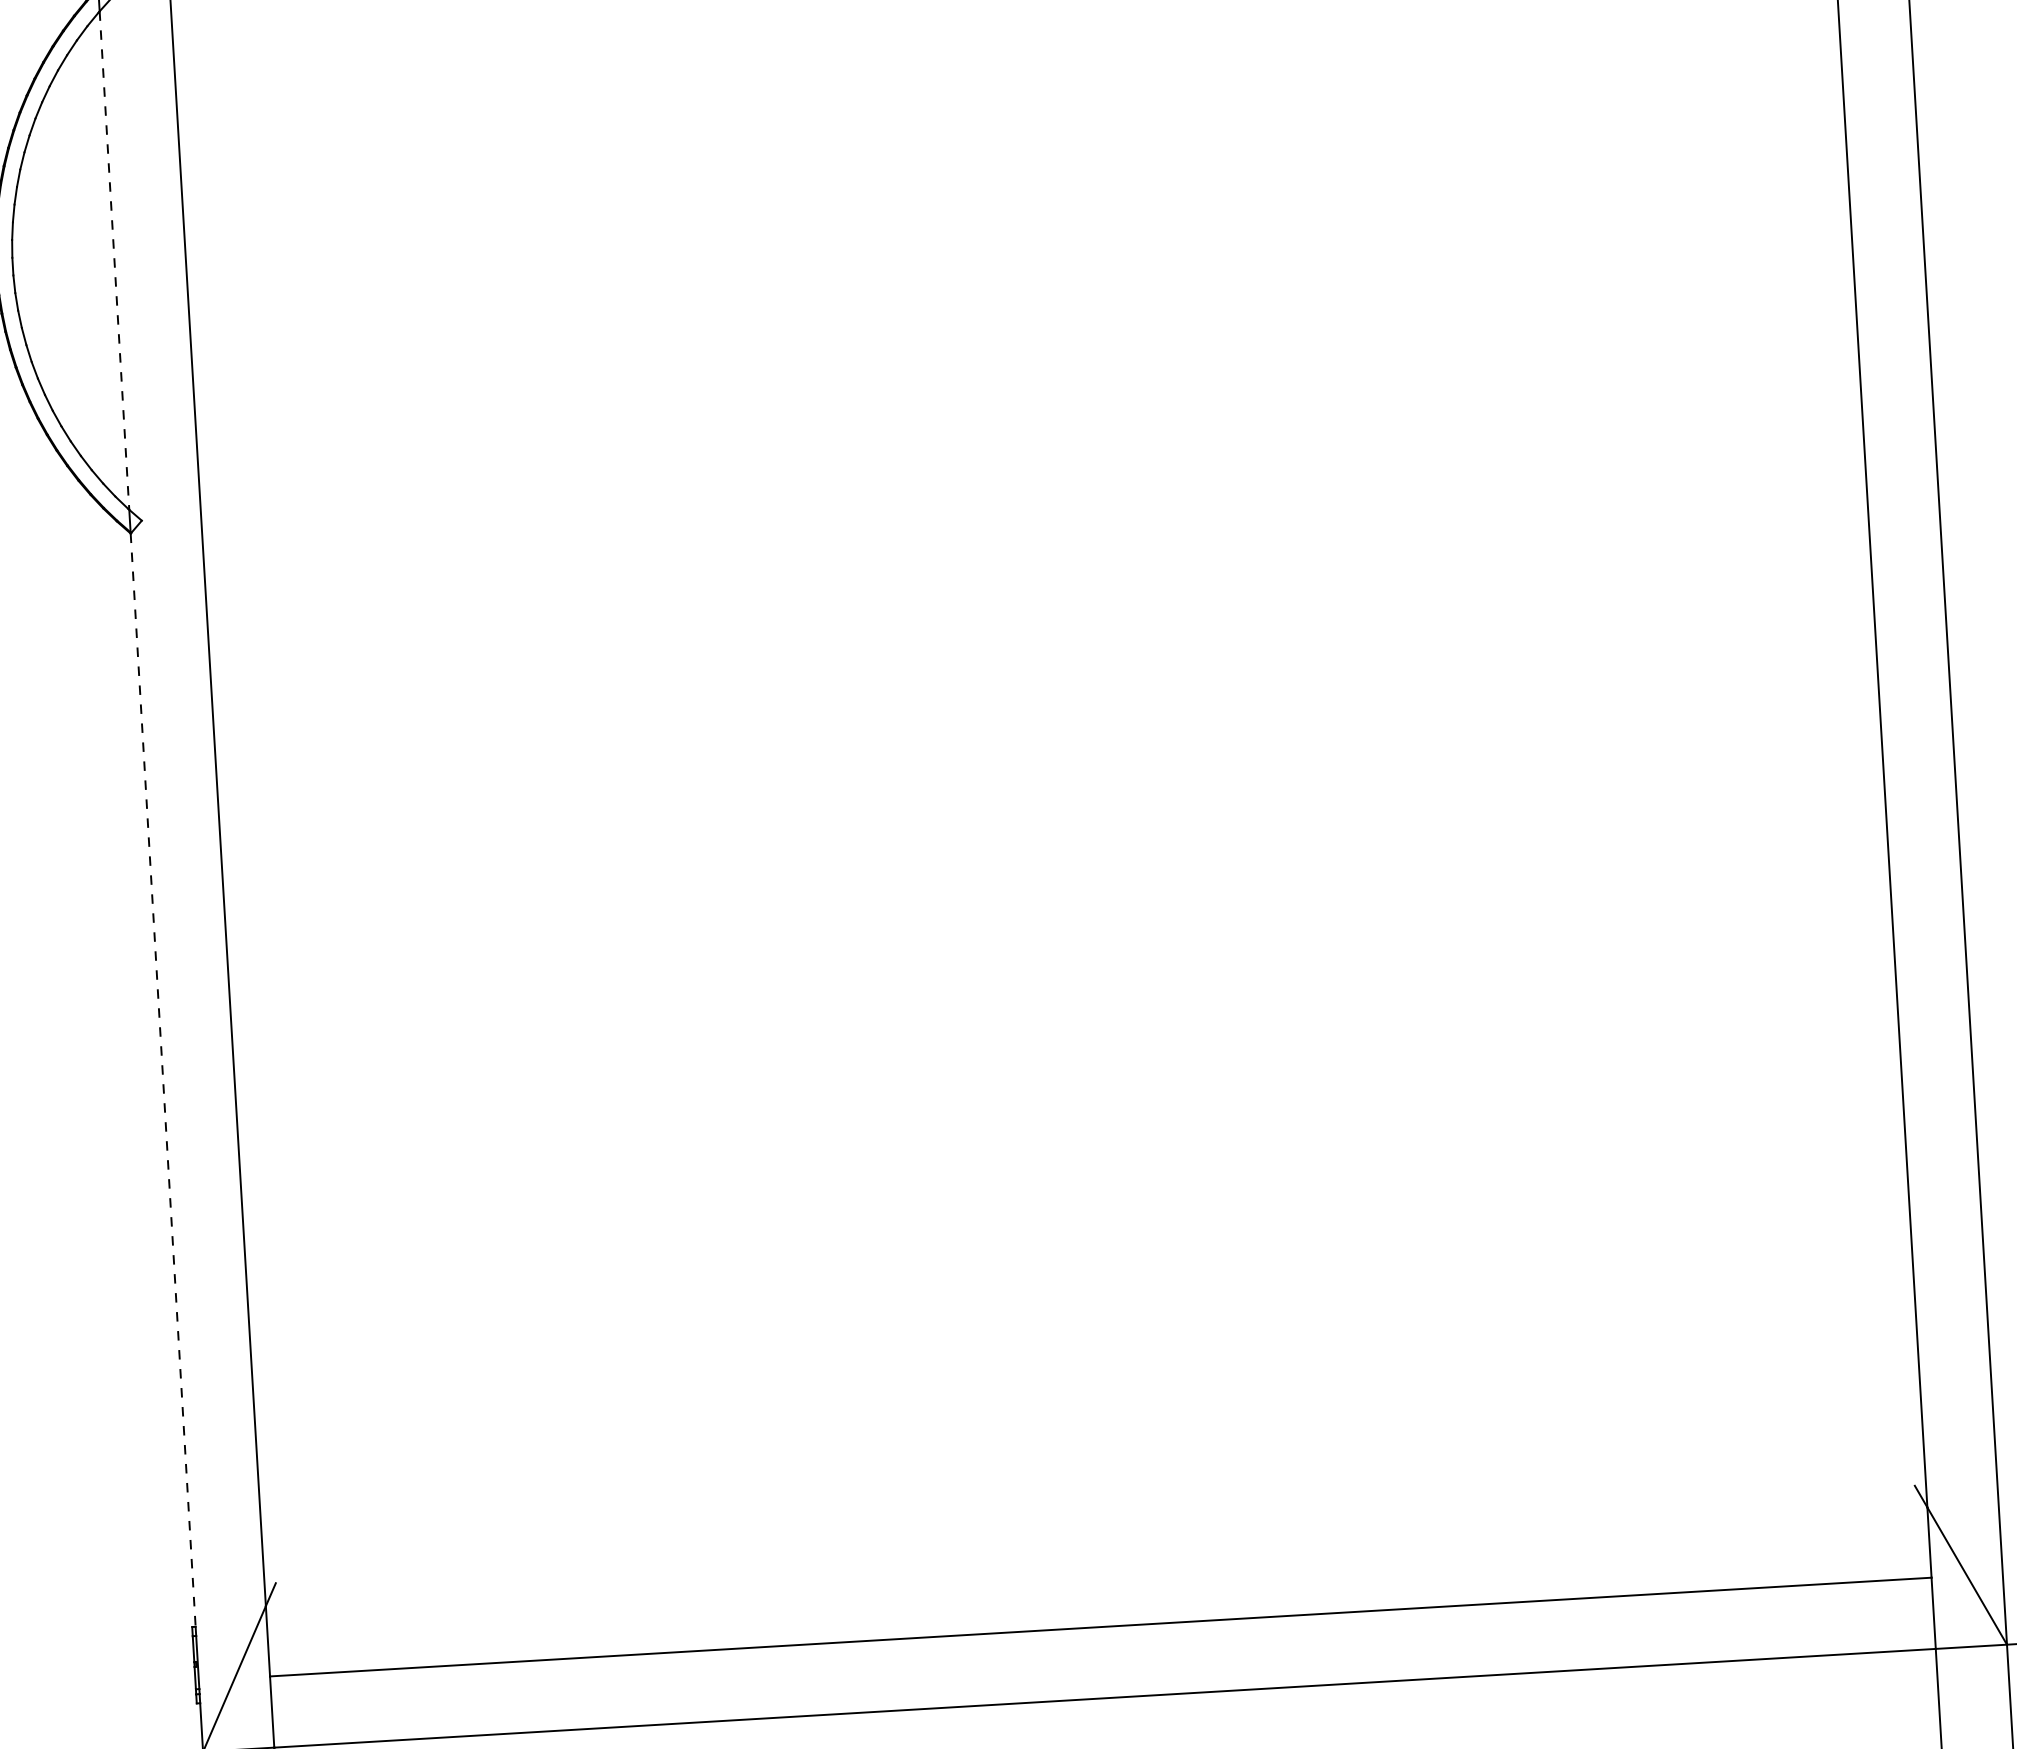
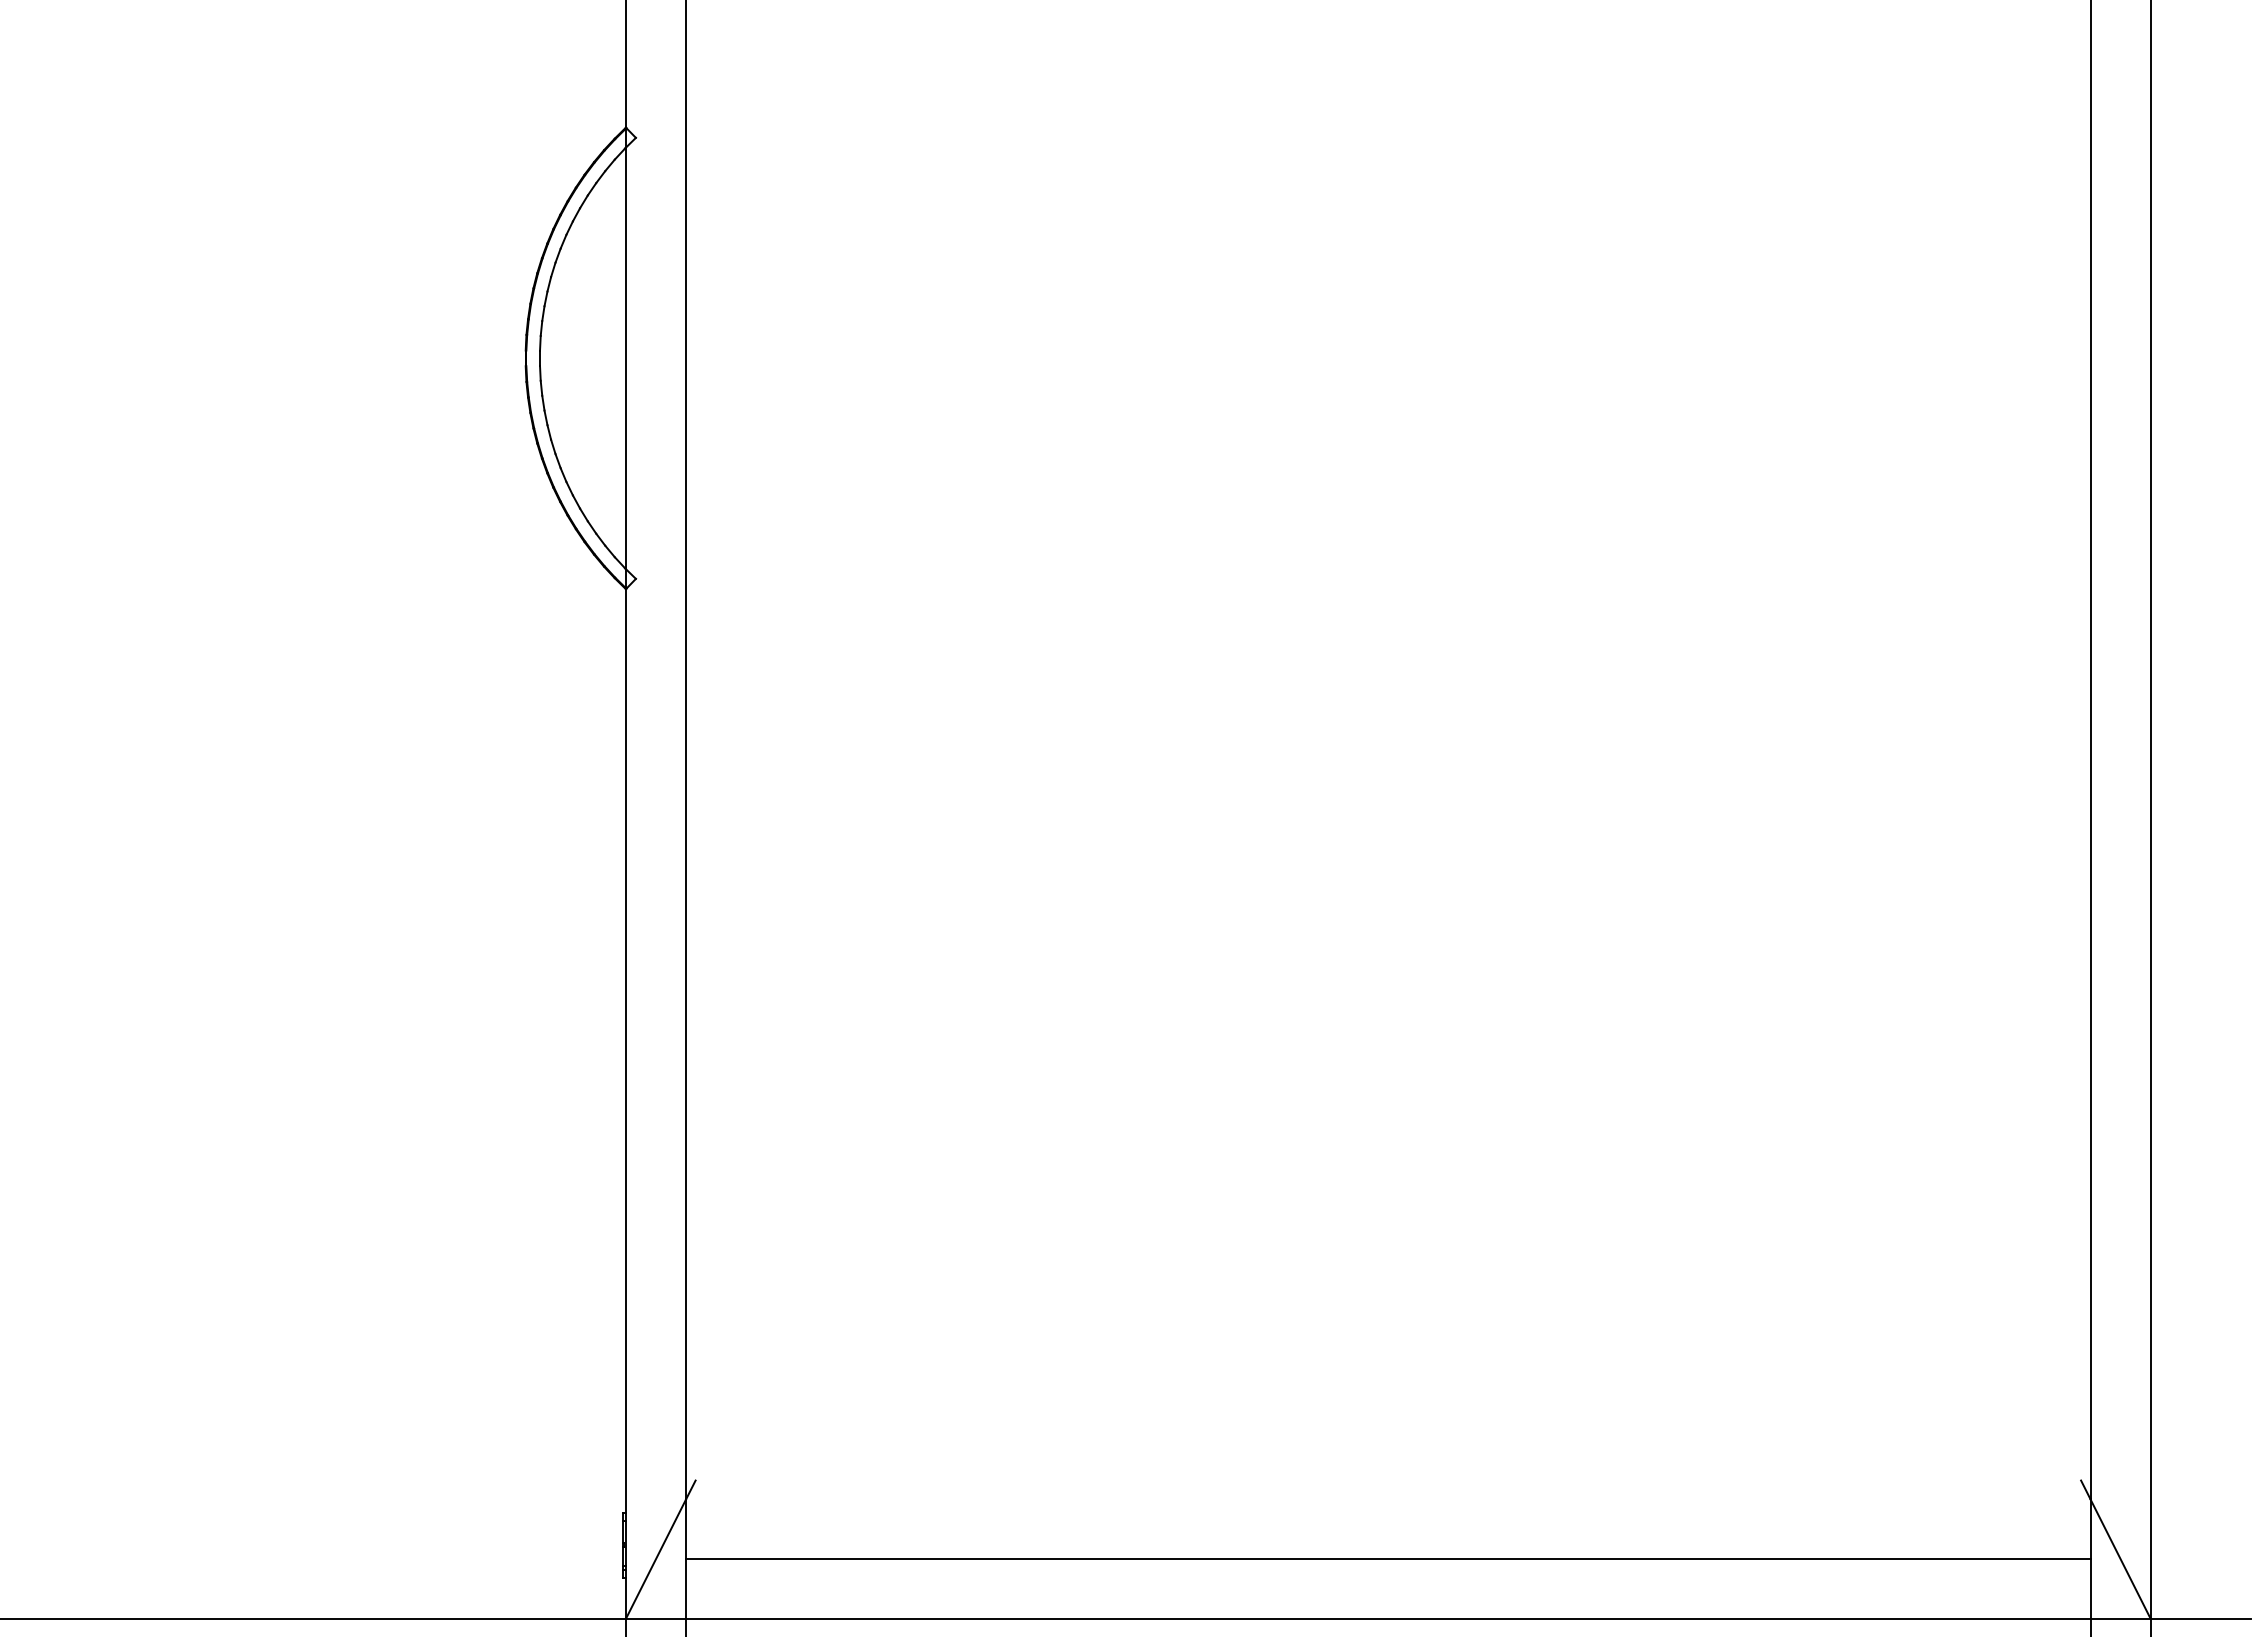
line: (114, 260) -> (625, 358), dashed -> solid
line: (162, 1080) -> (625, 1051), dashed -> solid

